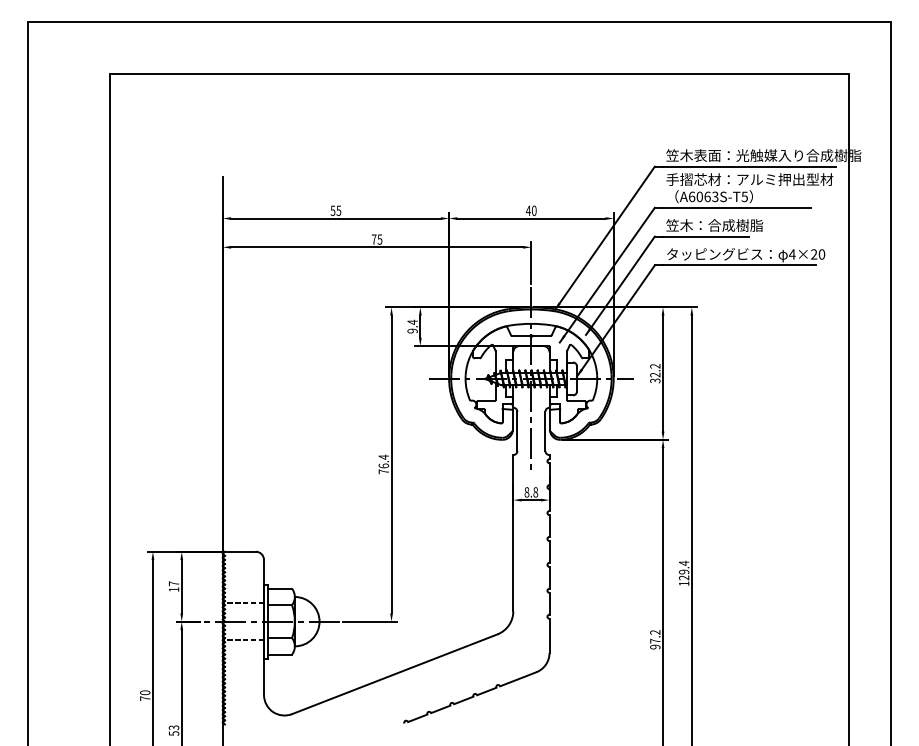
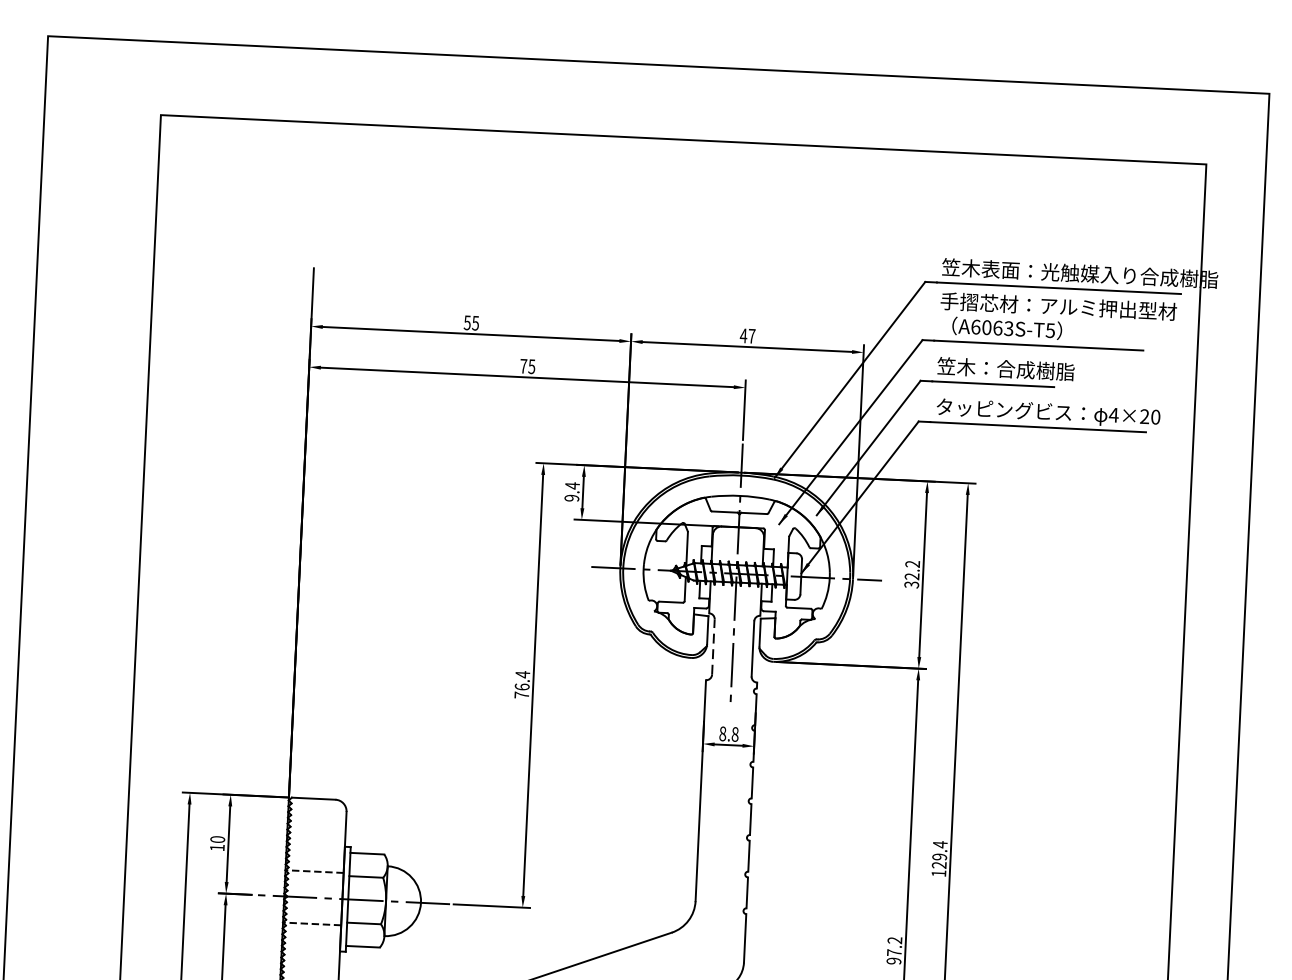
text: (534, 210) -> (752, 335), 40 -> 47
line: (517, 431) -> (713, 647), solid -> dashed
text: (173, 583) -> (217, 839), 17 -> 10

